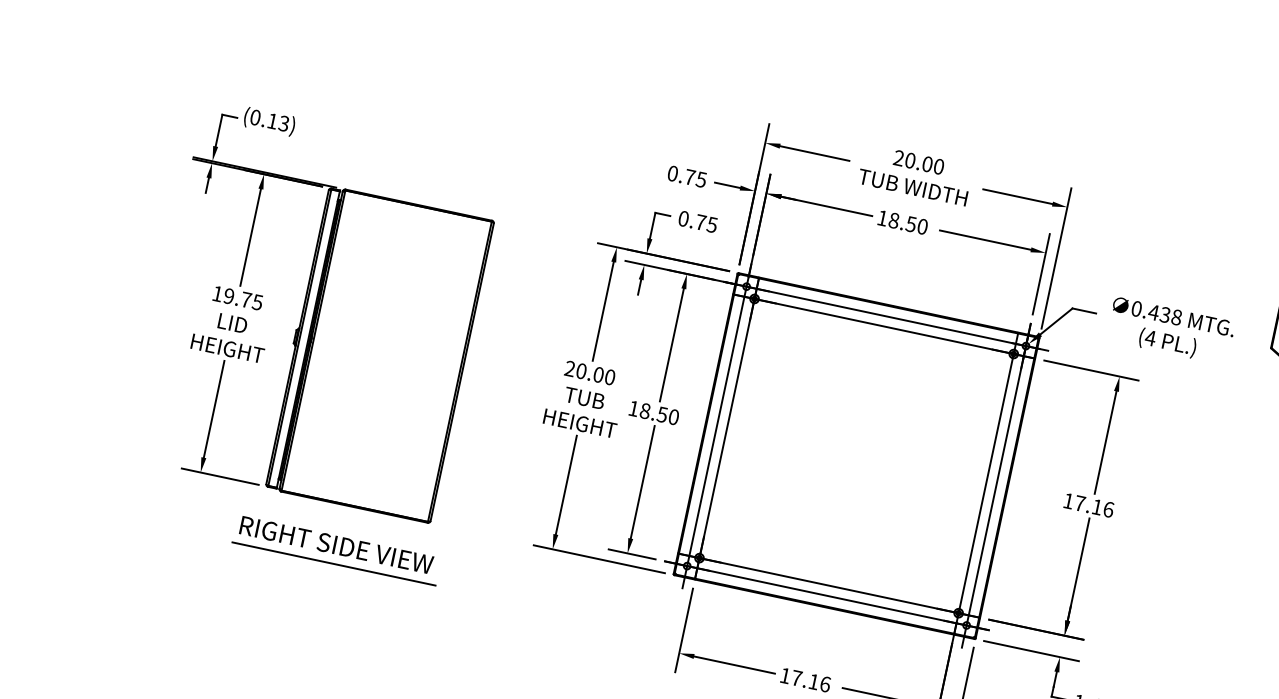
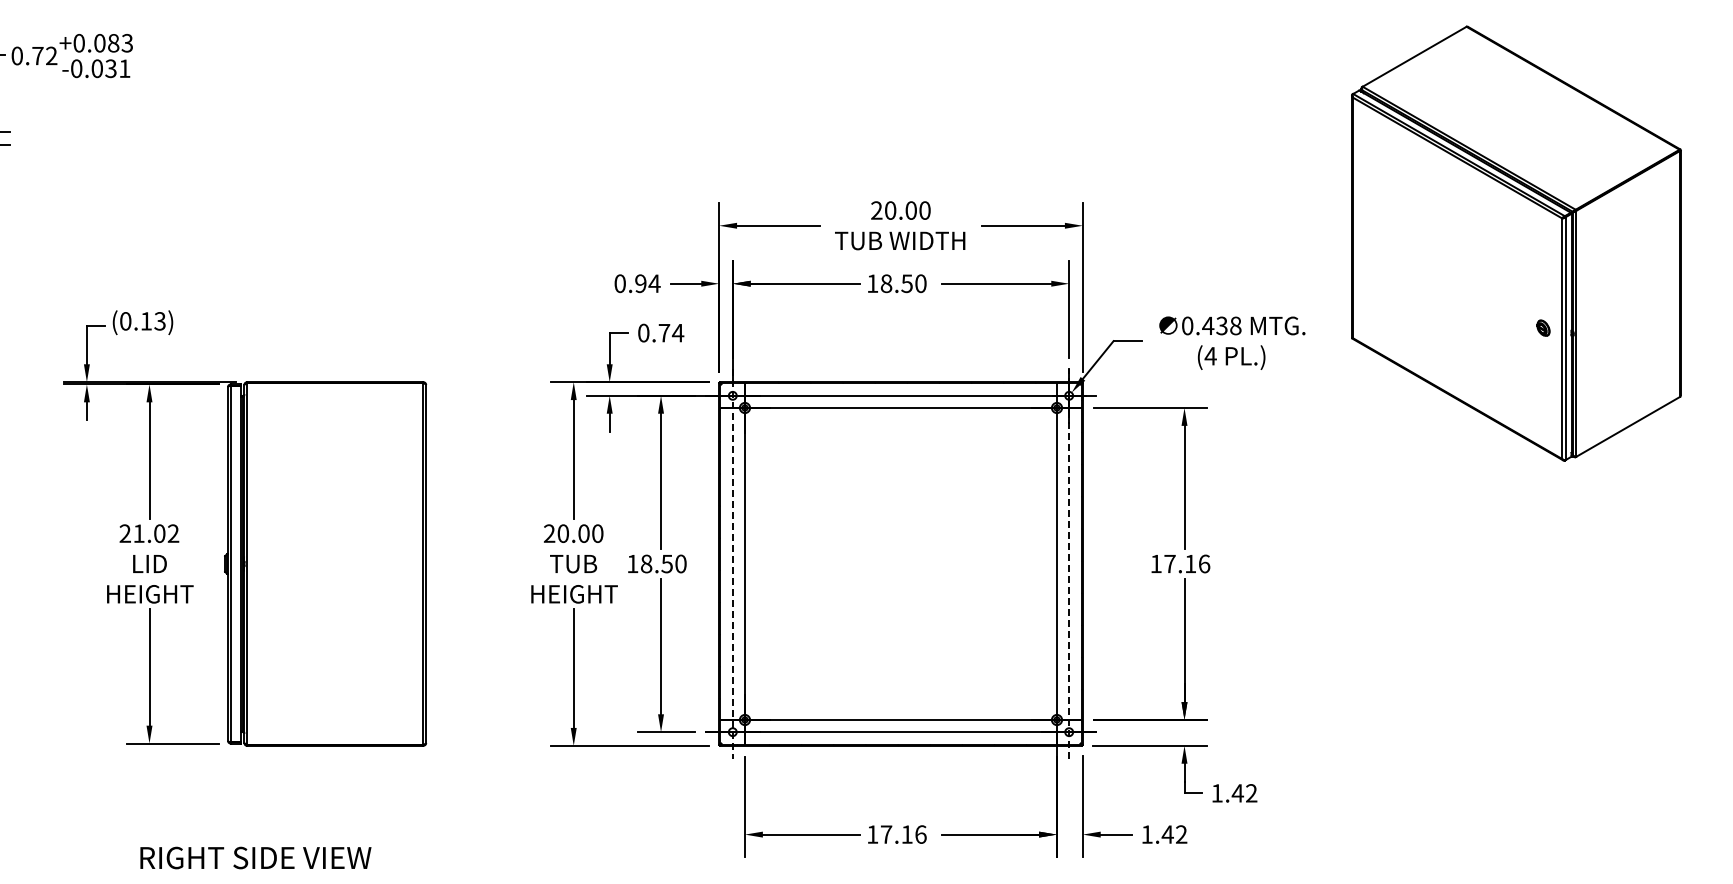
text: (695, 178) -> (647, 283), 0.75 -> 0.94
text: (711, 225) -> (677, 333), 0.75 -> 0.74
text: (237, 298) -> (149, 533), 19.75 -> 21.02
line: (716, 426) -> (732, 564), solid -> dashed
line: (996, 486) -> (1069, 564), solid -> dashed
text: (336, 544) -> (255, 857), moved
line: (334, 564) -> (325, 816), removed

